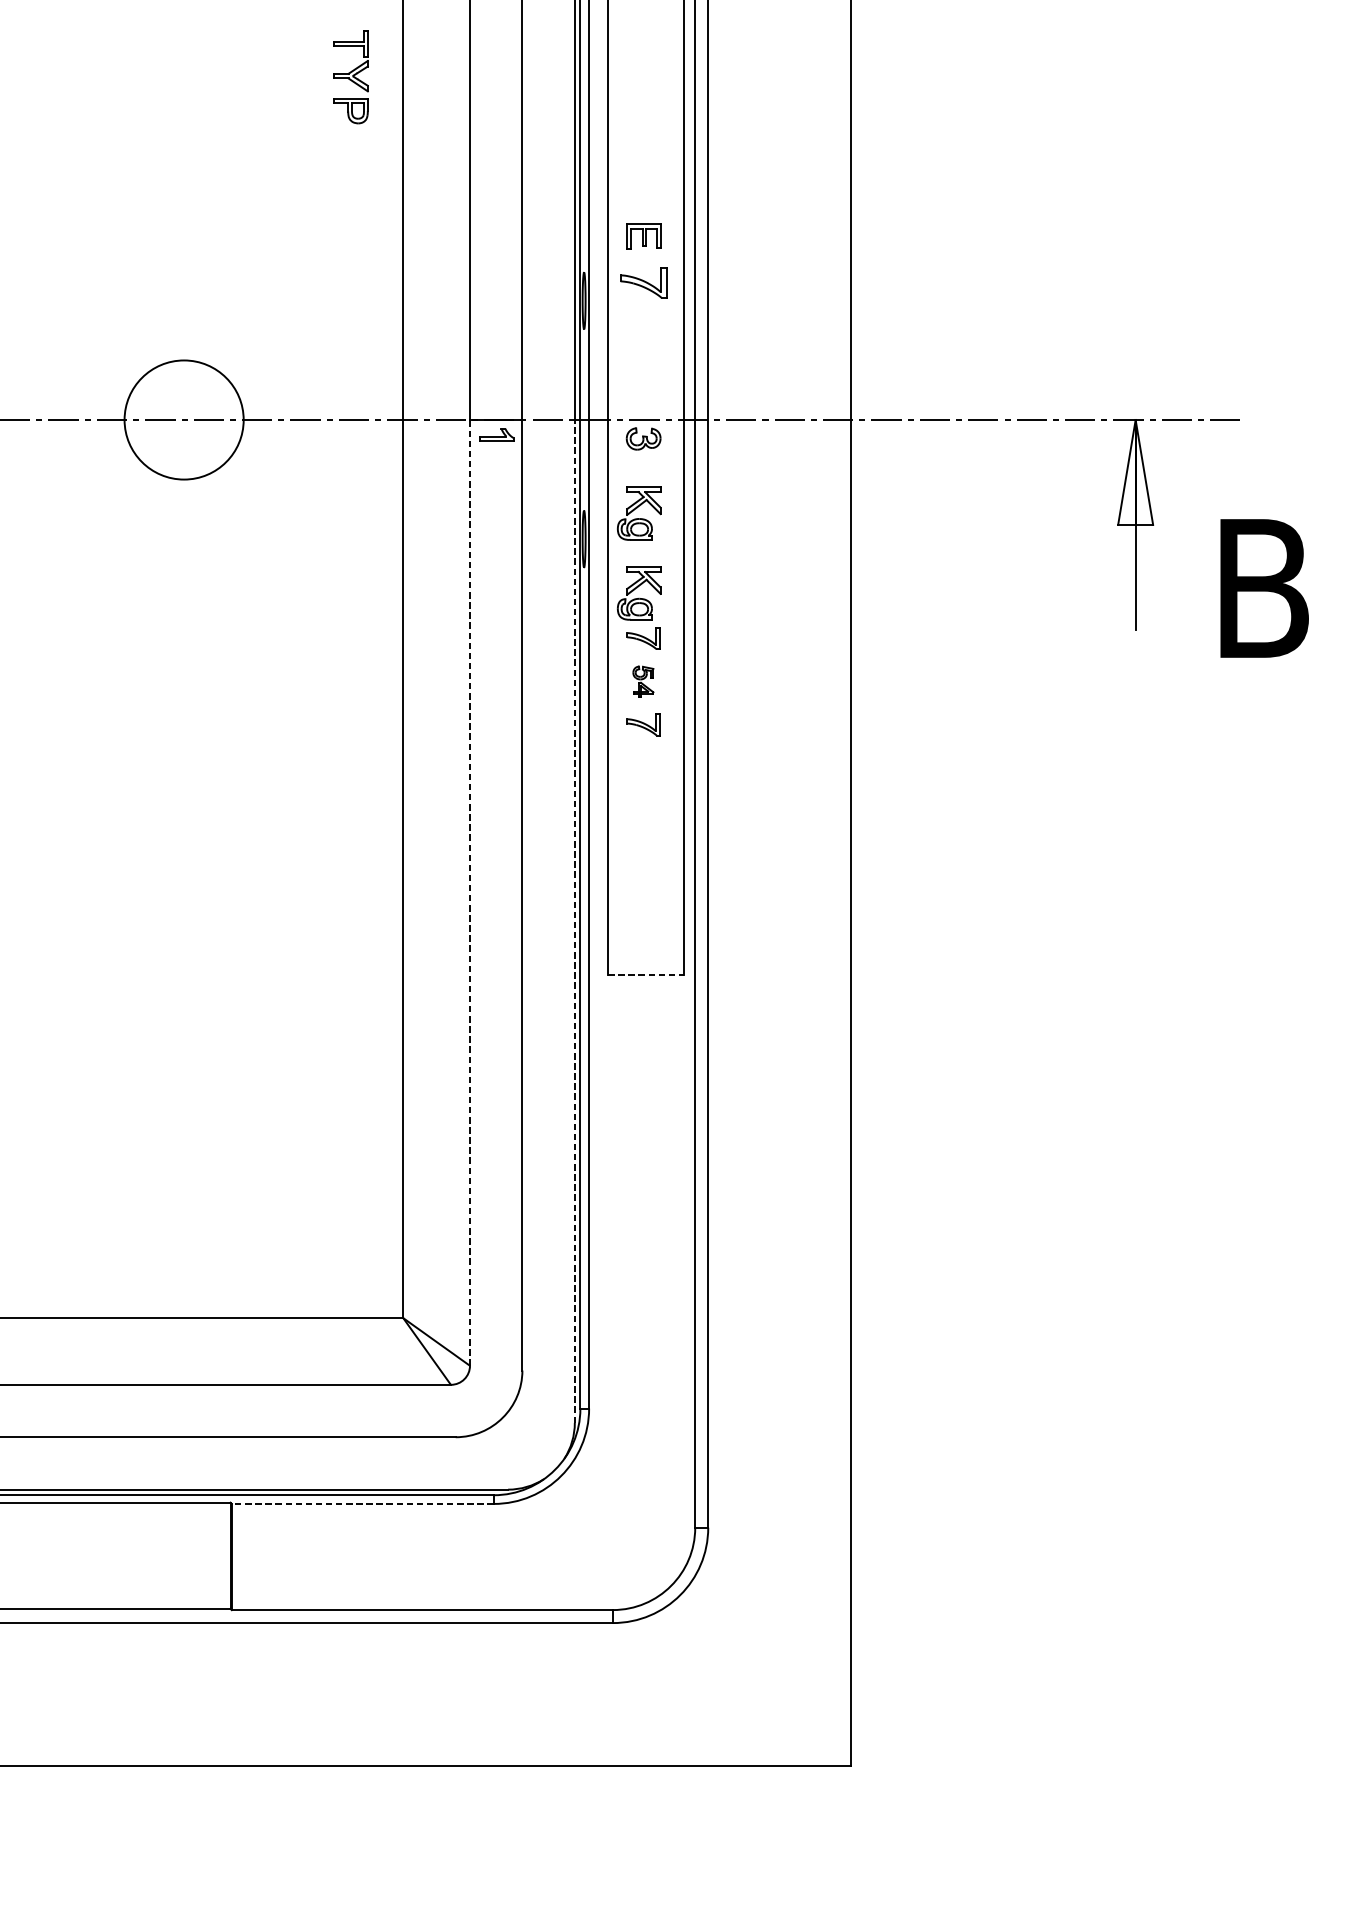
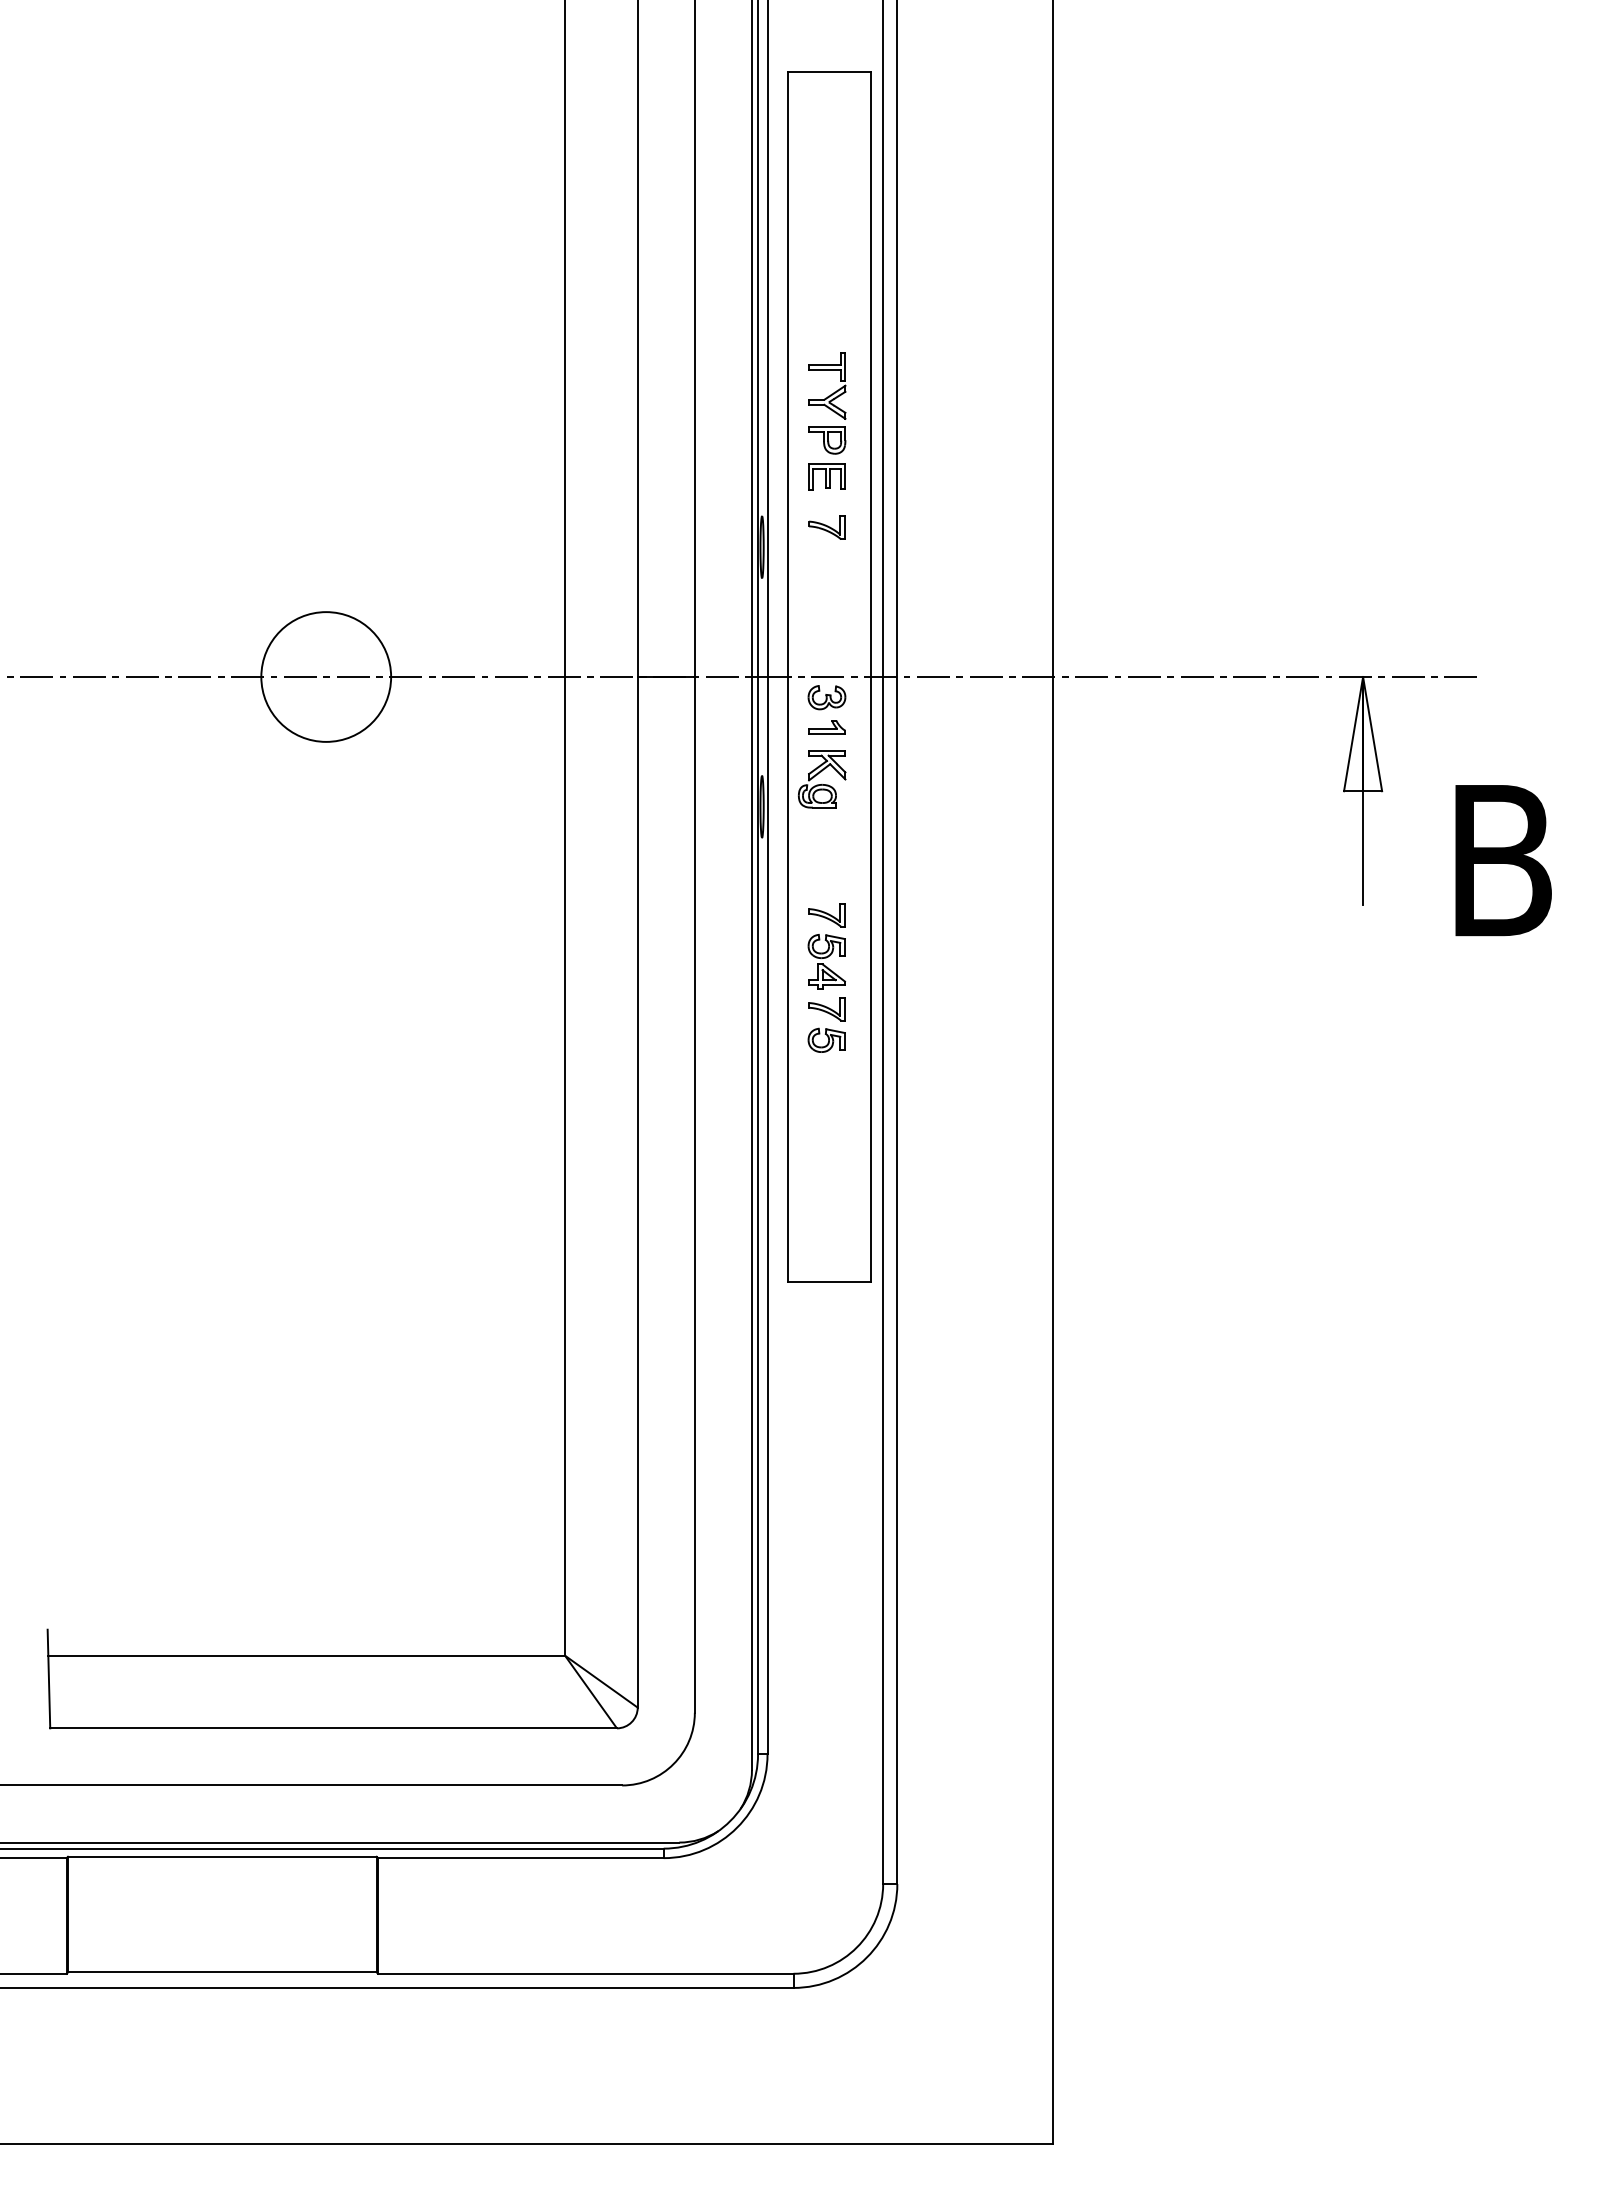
part: (351, 77) -> (827, 403), moved
part: (643, 282) -> (826, 527), size x0.71
part: (496, 435) -> (826, 727), moved
part: (639, 593) -> (822, 866), removed
part: (643, 681) -> (826, 961), size x1.67
part: (643, 752) -> (826, 1039), added
line: (469, 892) -> (637, 1191), dashed -> solid
line: (574, 920) -> (751, 1222), dashed -> solid
line: (645, 974) -> (829, 1281), dashed -> solid
line: (362, 1504) -> (520, 1858), dashed -> solid

